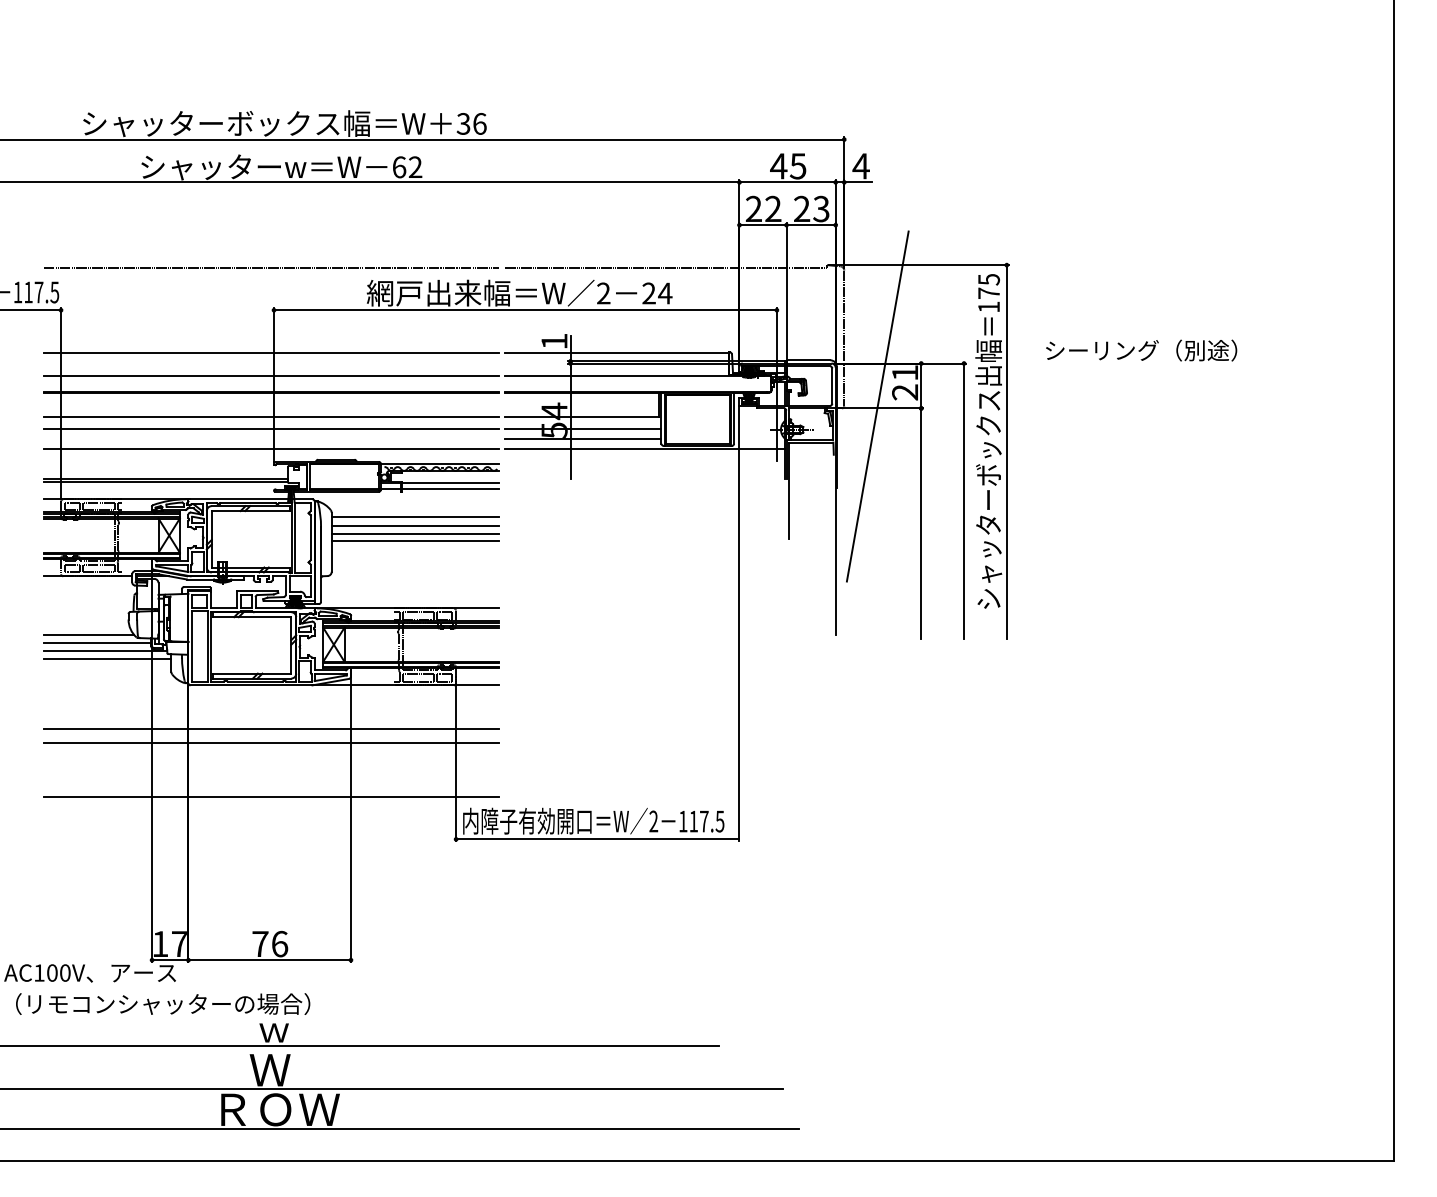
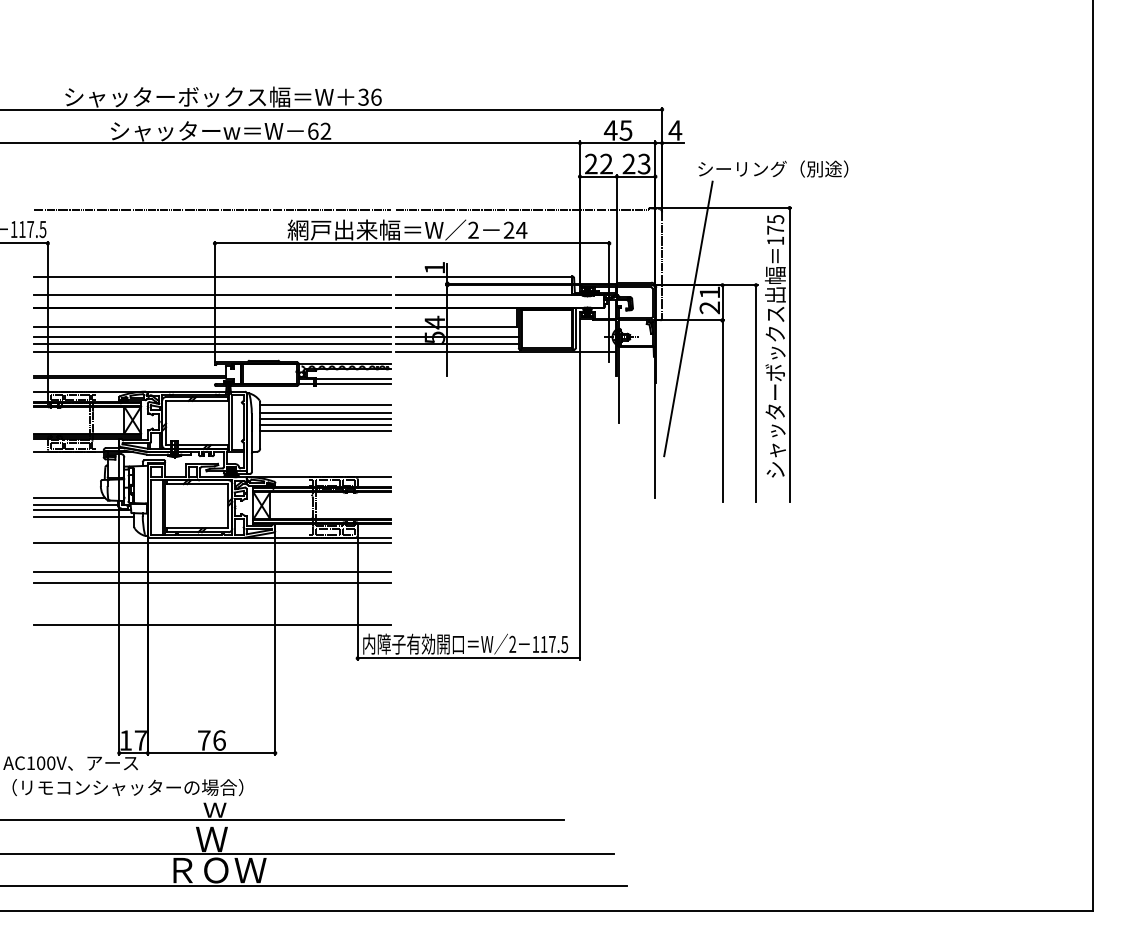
text: (1141, 349) -> (773, 168), moved
line: (270, 439) -> (212, 344), added
line: (415, 550) -> (325, 431), added
line: (270, 691) -> (212, 542), added

